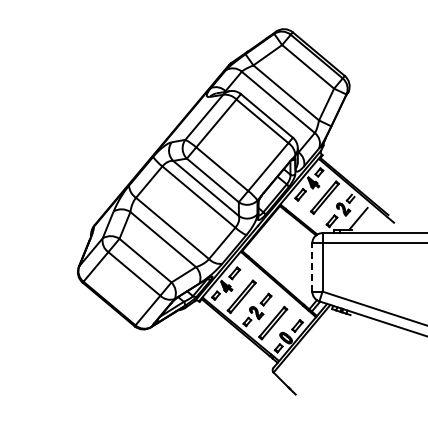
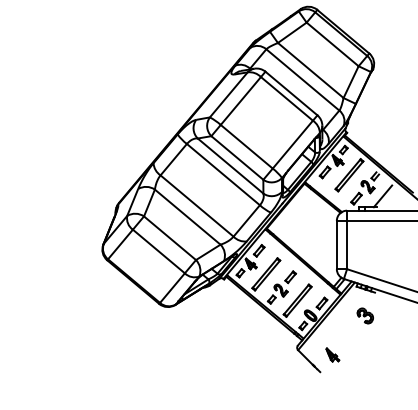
line: (312, 267) -> (337, 245), dashed -> solid
part: (340, 338) -> (365, 316), added
part: (307, 377) -> (332, 355), added

